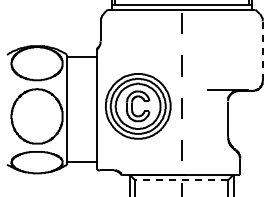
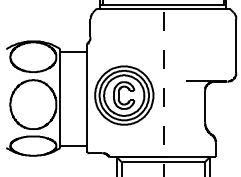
line: (262, 51) -> (236, 46), dashed -> solid
line: (181, 180) -> (163, 162), dashed -> solid

